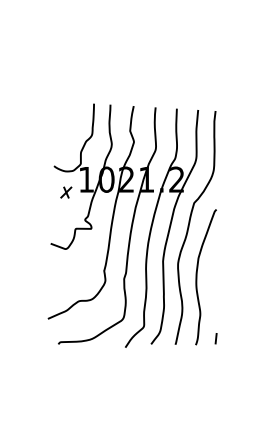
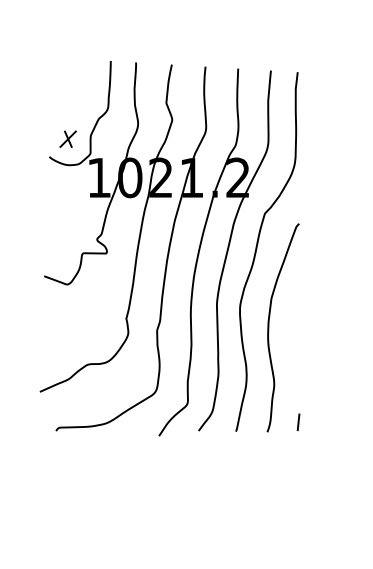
part: (66, 192) -> (68, 139), moved

